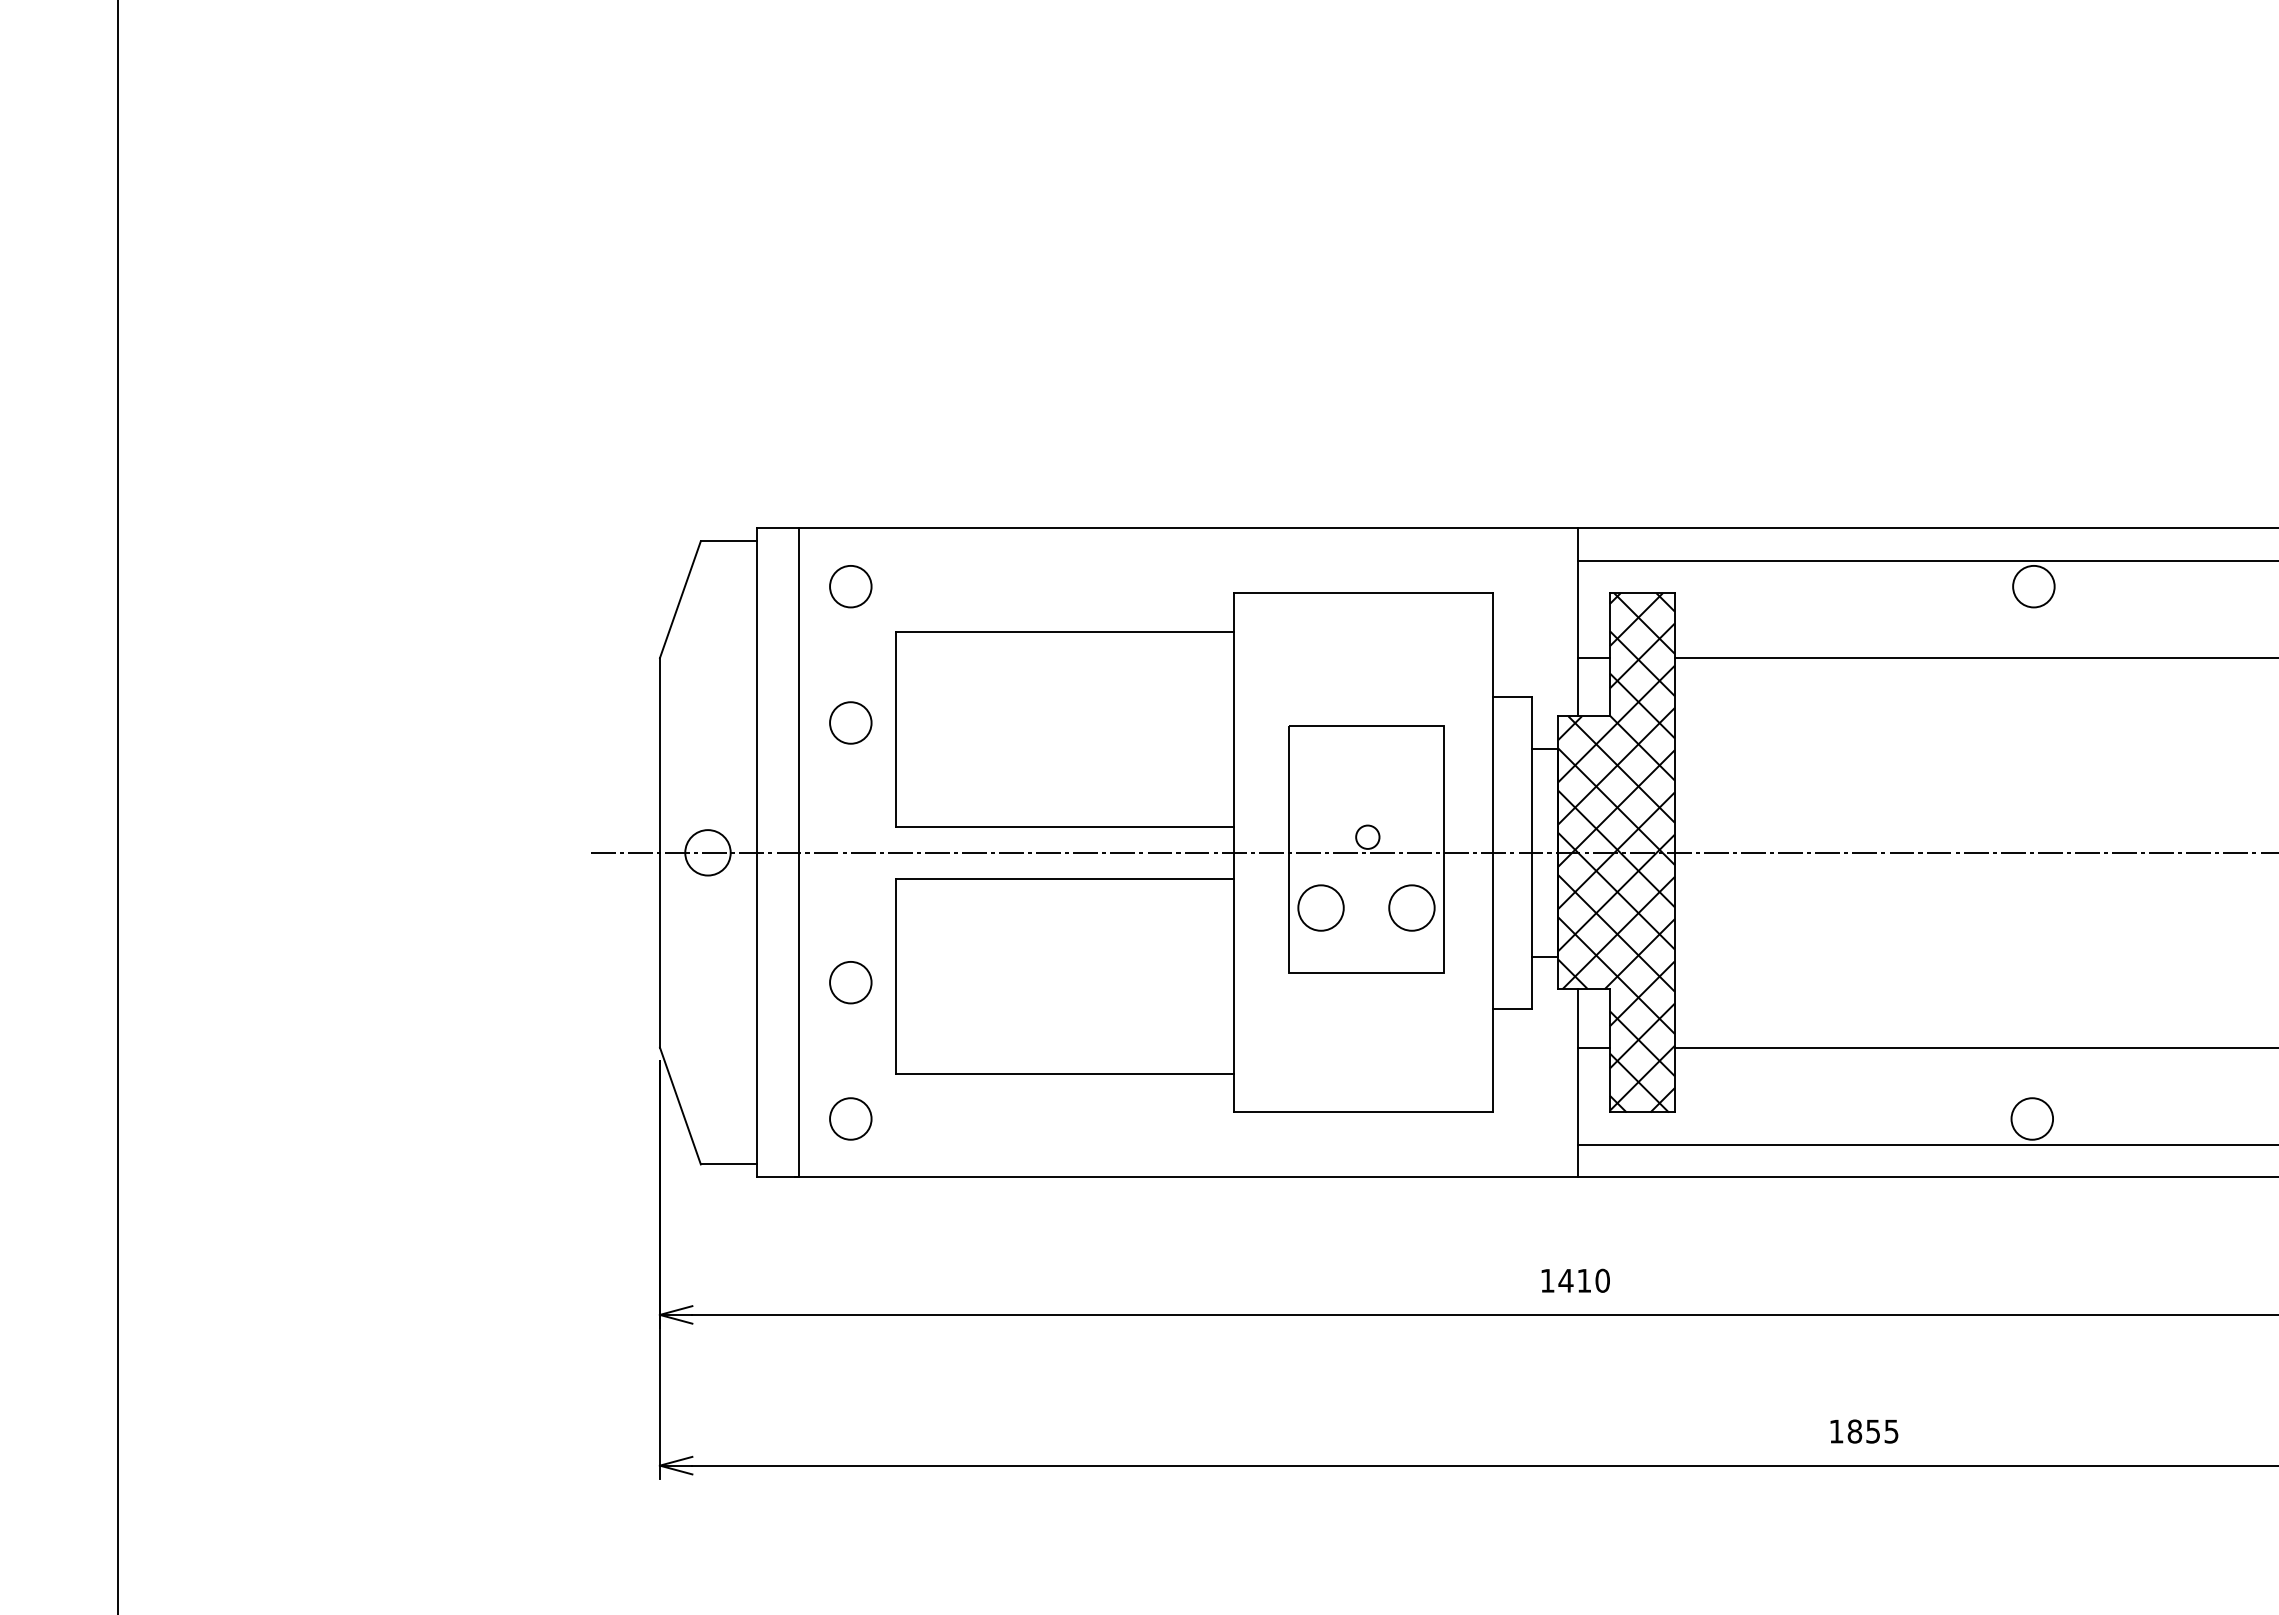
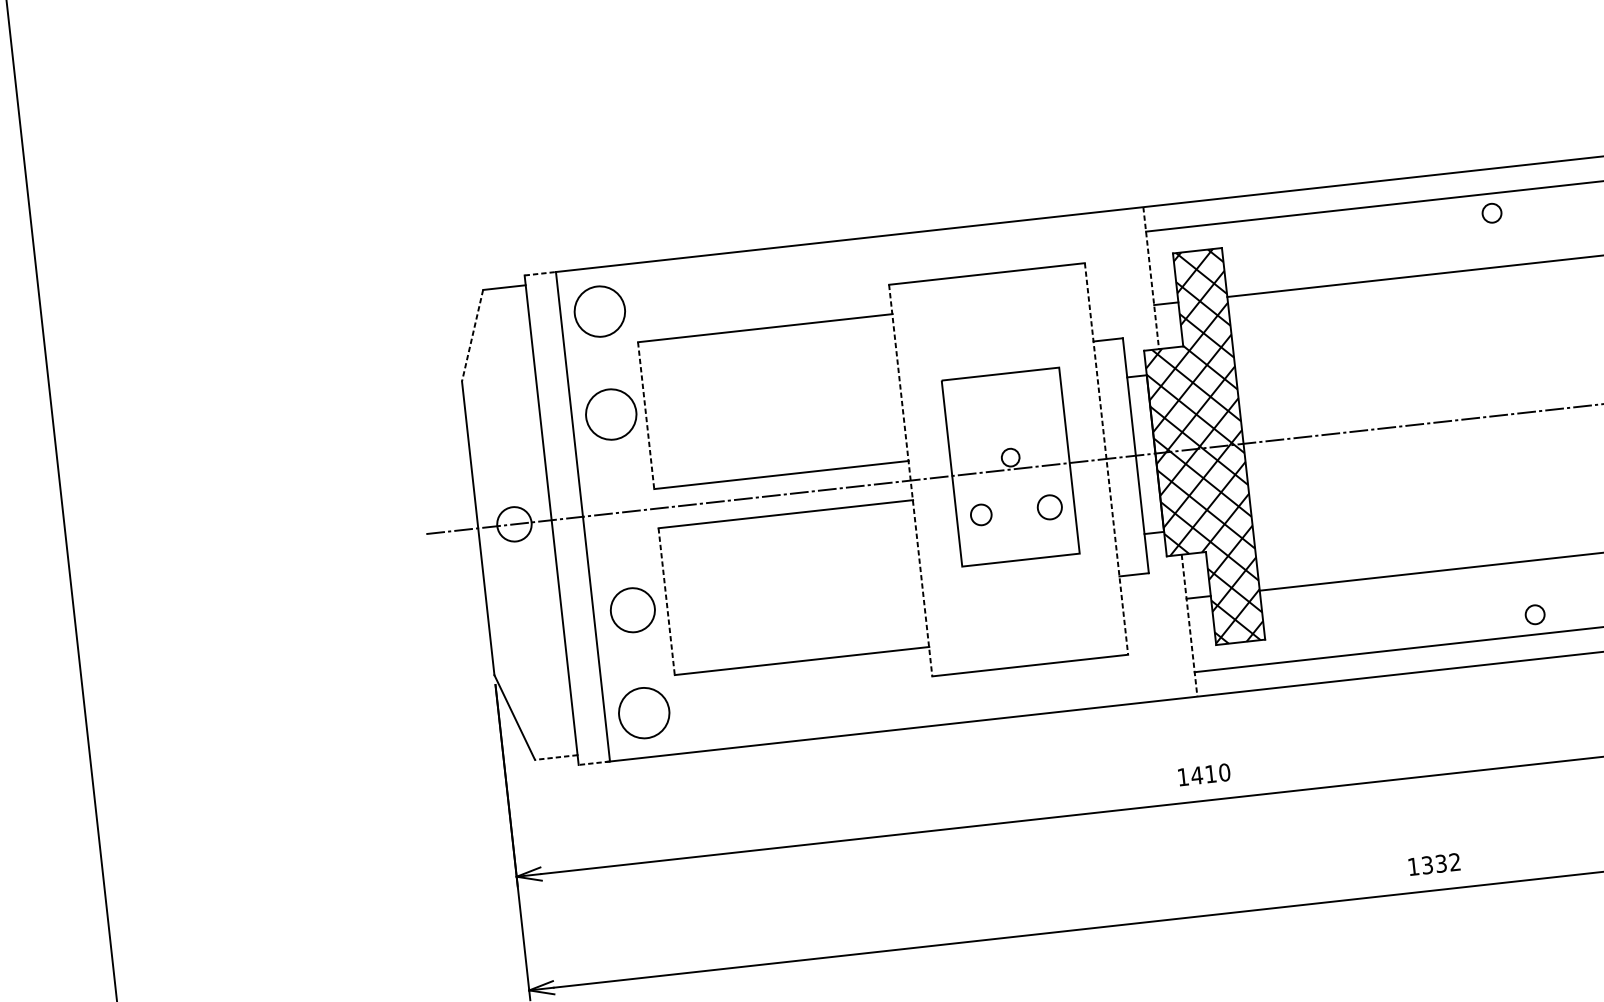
line: (778, 528) -> (540, 273), solid -> dashed
circle: (850, 586) -> (599, 311), size x1.6
circle: (2033, 586) -> (1491, 213), size x0.6
line: (680, 599) -> (472, 335), solid -> dashed
line: (1577, 622) -> (1150, 278), solid -> dashed
circle: (850, 722) -> (611, 414), size x1.6
line: (896, 729) -> (646, 415), solid -> dashed
line: (1233, 852) -> (910, 480), solid -> dashed
line: (1493, 852) -> (1106, 458), solid -> dashed
circle: (1320, 907) -> (980, 514), size x0.6
circle: (1411, 907) -> (1049, 507), size x0.7
line: (896, 976) -> (666, 601), solid -> dashed
circle: (850, 982) -> (632, 610), size x1.4
line: (1577, 1083) -> (1189, 625), solid -> dashed
circle: (850, 1118) -> (644, 712), size x1.6
circle: (2032, 1118) -> (1535, 614), size x0.6
line: (728, 1164) -> (555, 757), solid -> dashed
line: (778, 1177) -> (594, 763), solid -> dashed
text: (1872, 1431) -> (1440, 863), 1855 -> 1332

